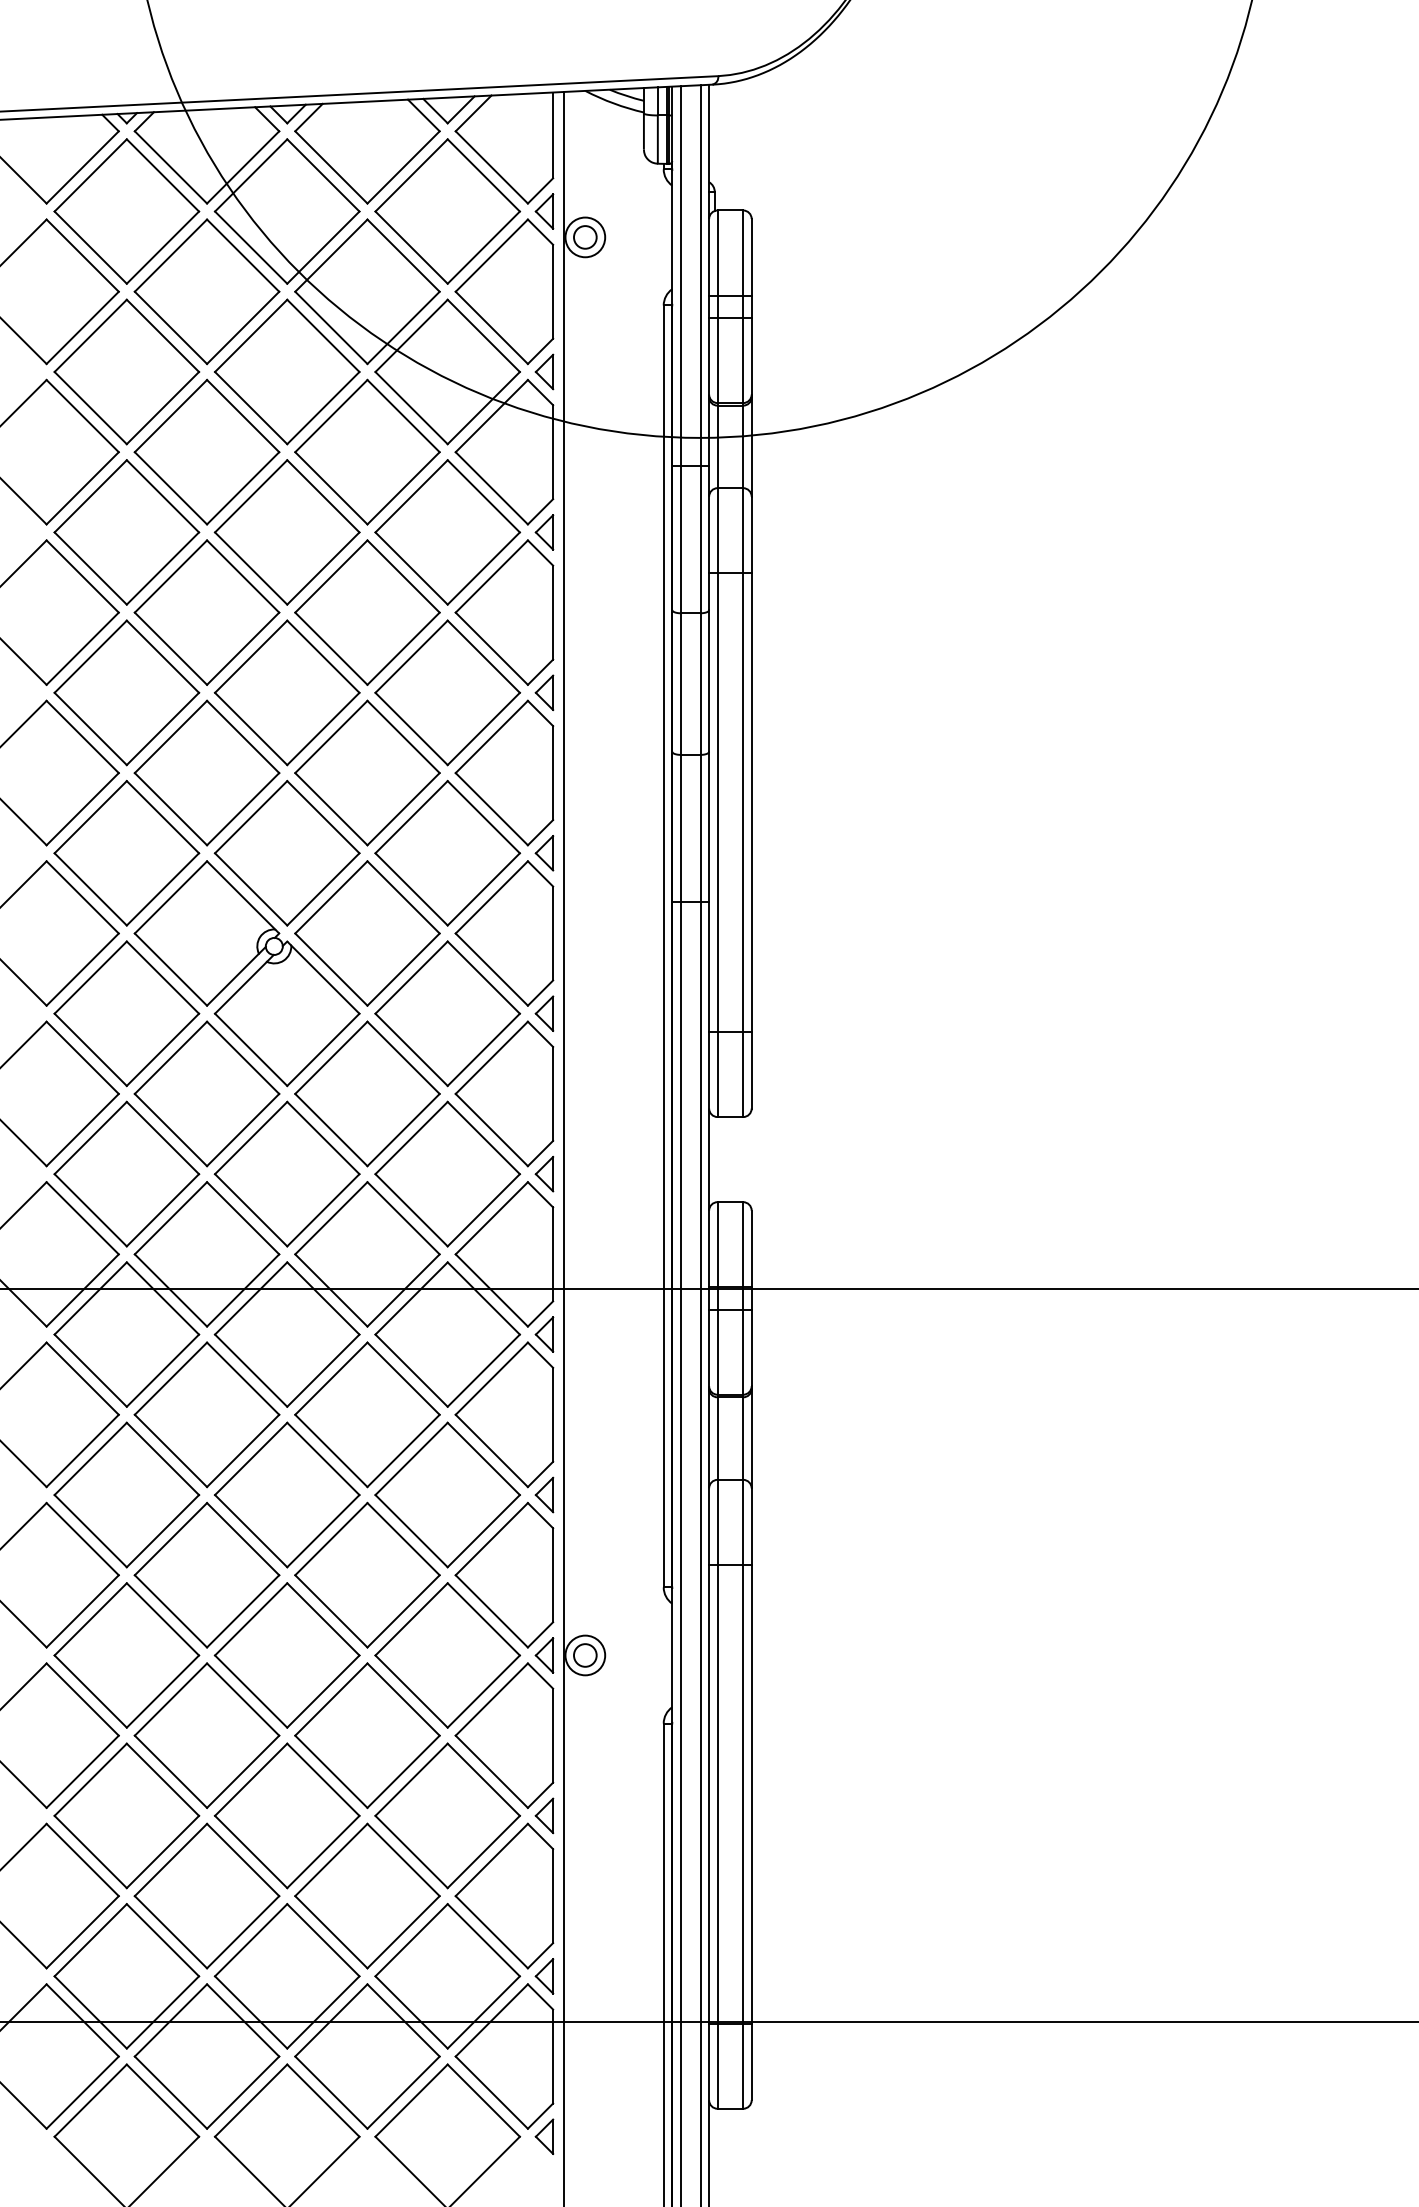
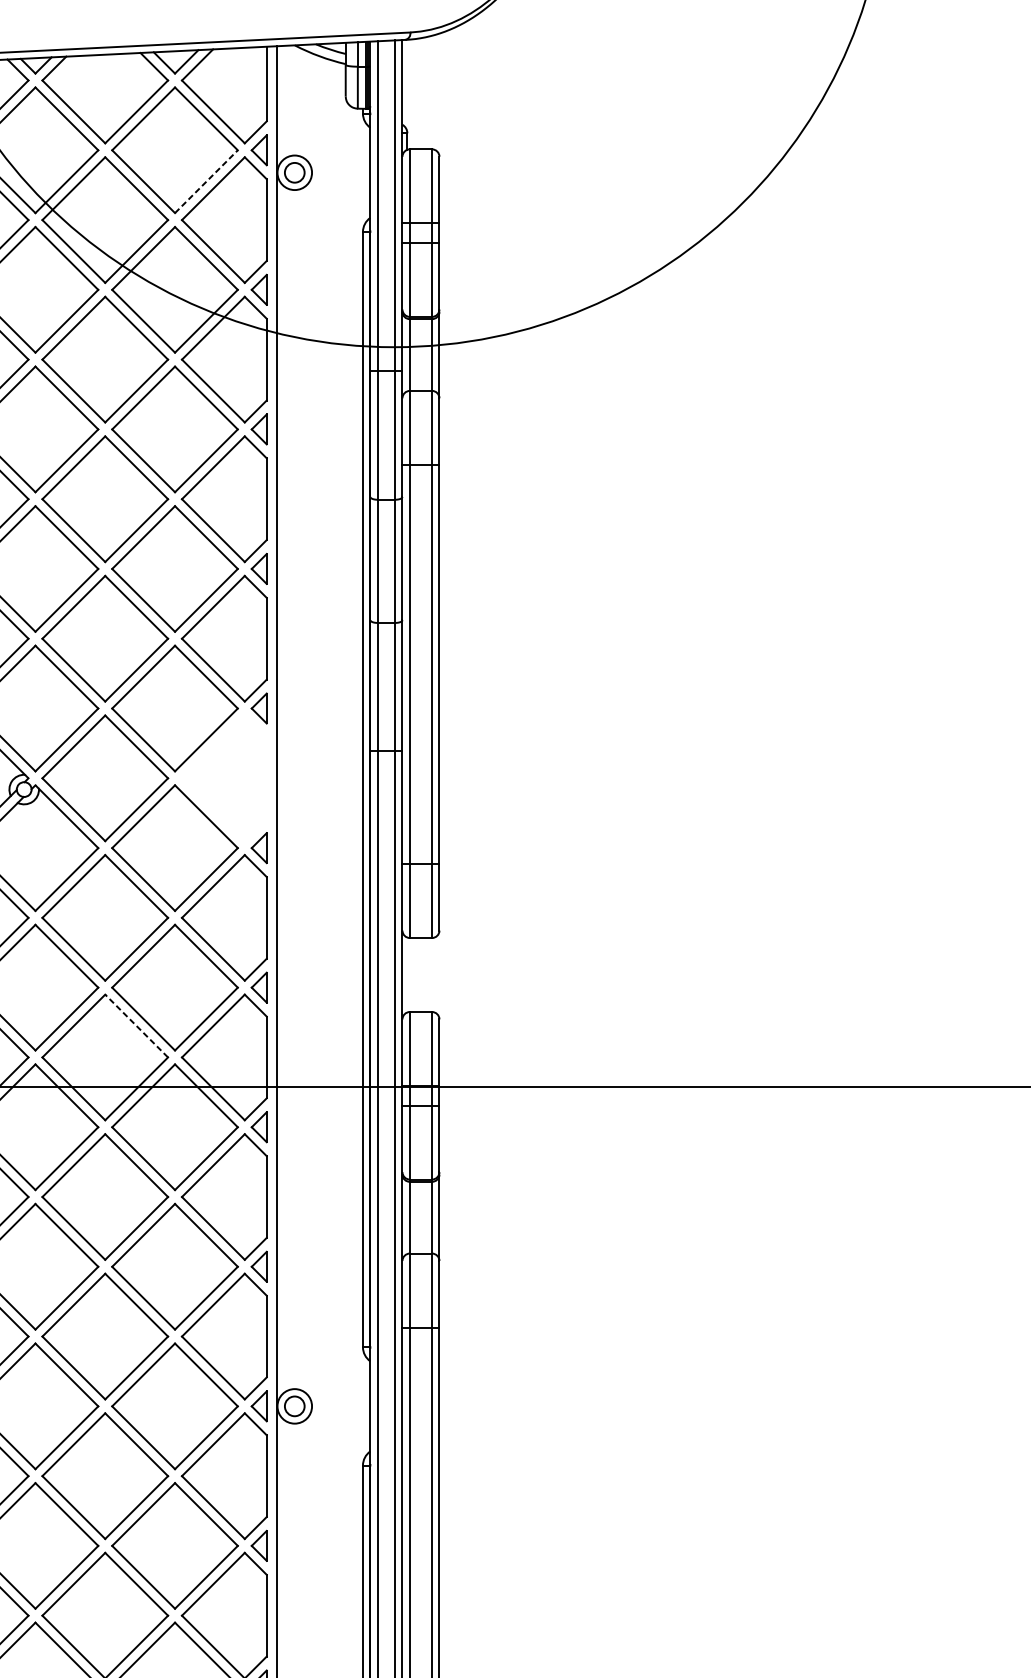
line: (484, 247) -> (207, 181), solid -> dashed
part: (504, 933) -> (224, 778), removed
line: (403, 1217) -> (136, 1025), solid -> dashed

